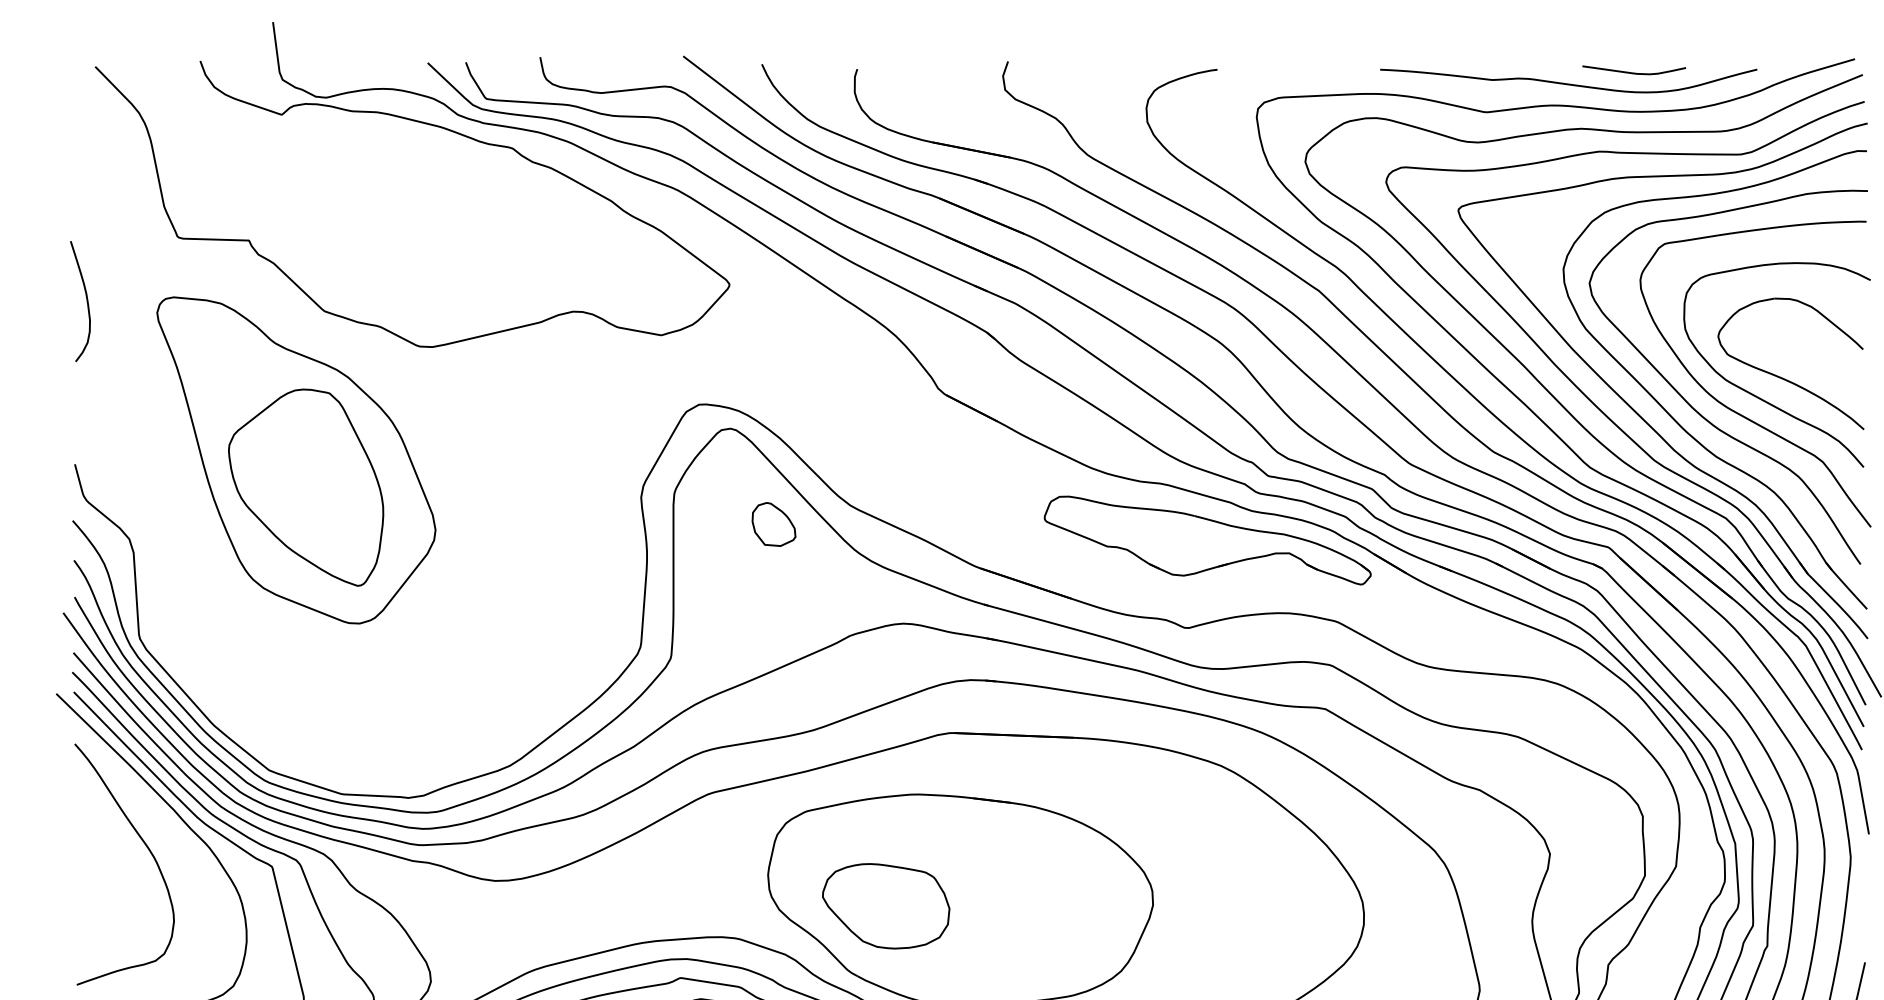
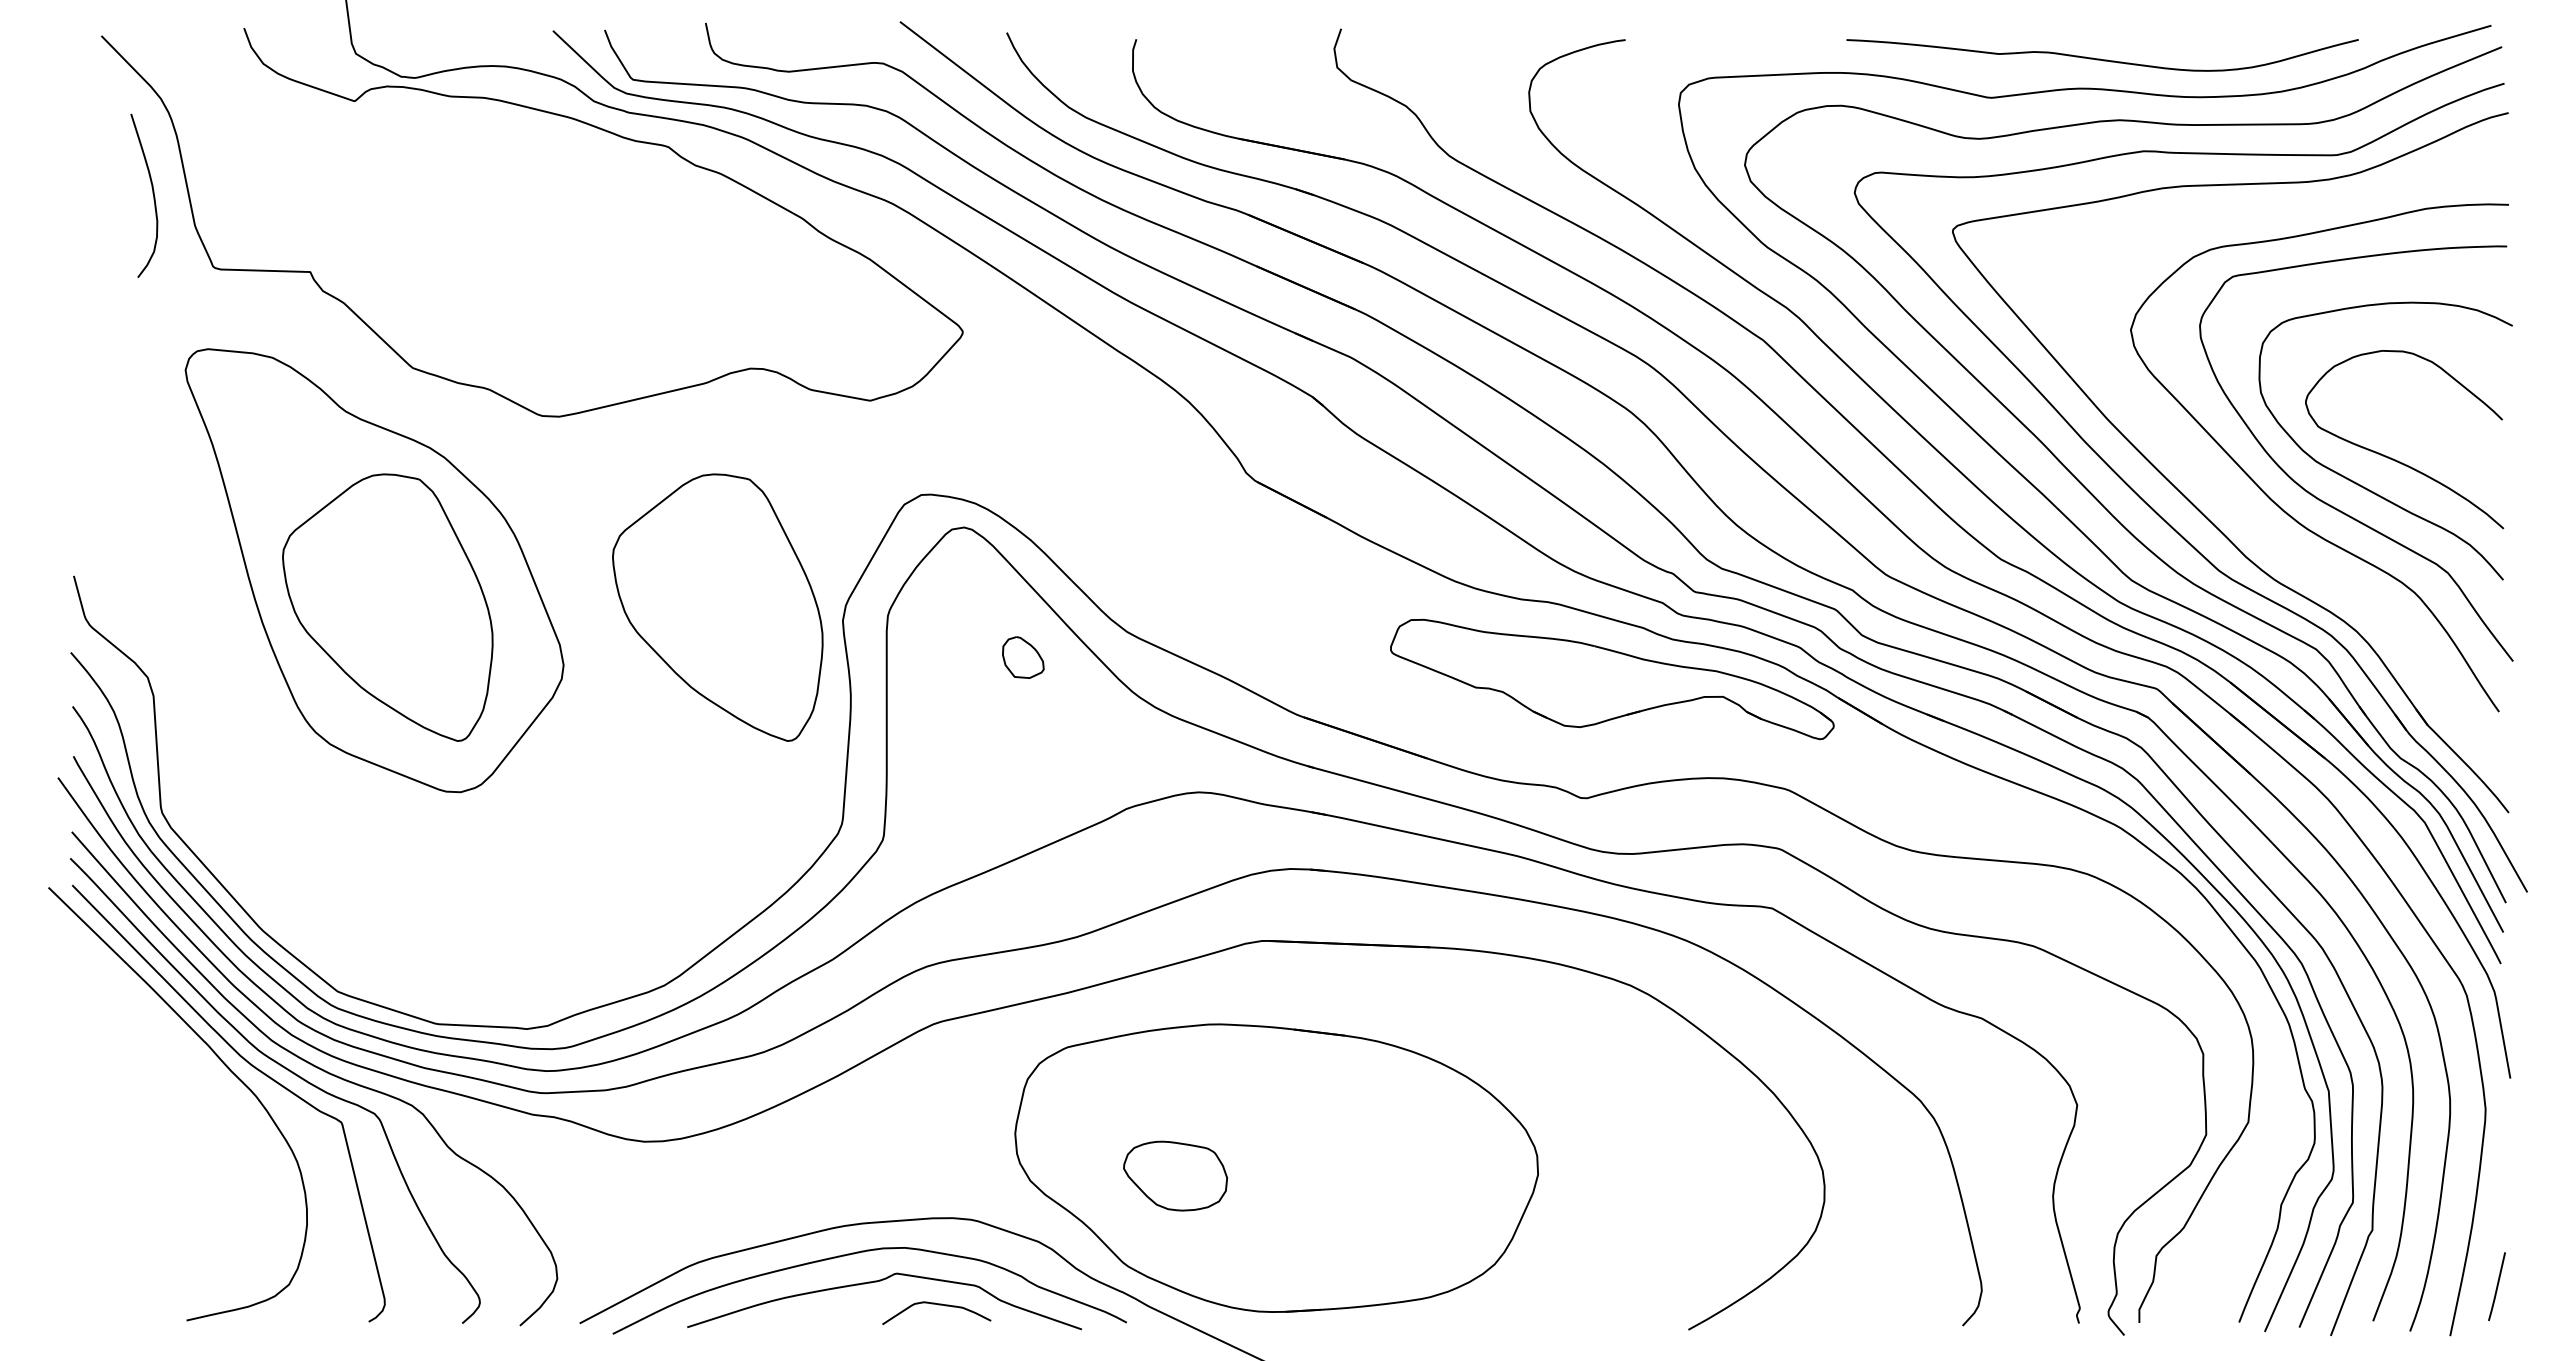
curve: (1634, 73) -> (2191, 44), removed
curve: (86, 300) -> (152, 194), moved
part: (1675, 419) -> (2247, 515), removed
part: (548, 487) -> (717, 607), added
part: (774, 524) -> (1023, 657), size x0.7
curve: (148, 849) -> (173, 1099), removed
part: (886, 905) -> (1175, 1175), size x0.6

